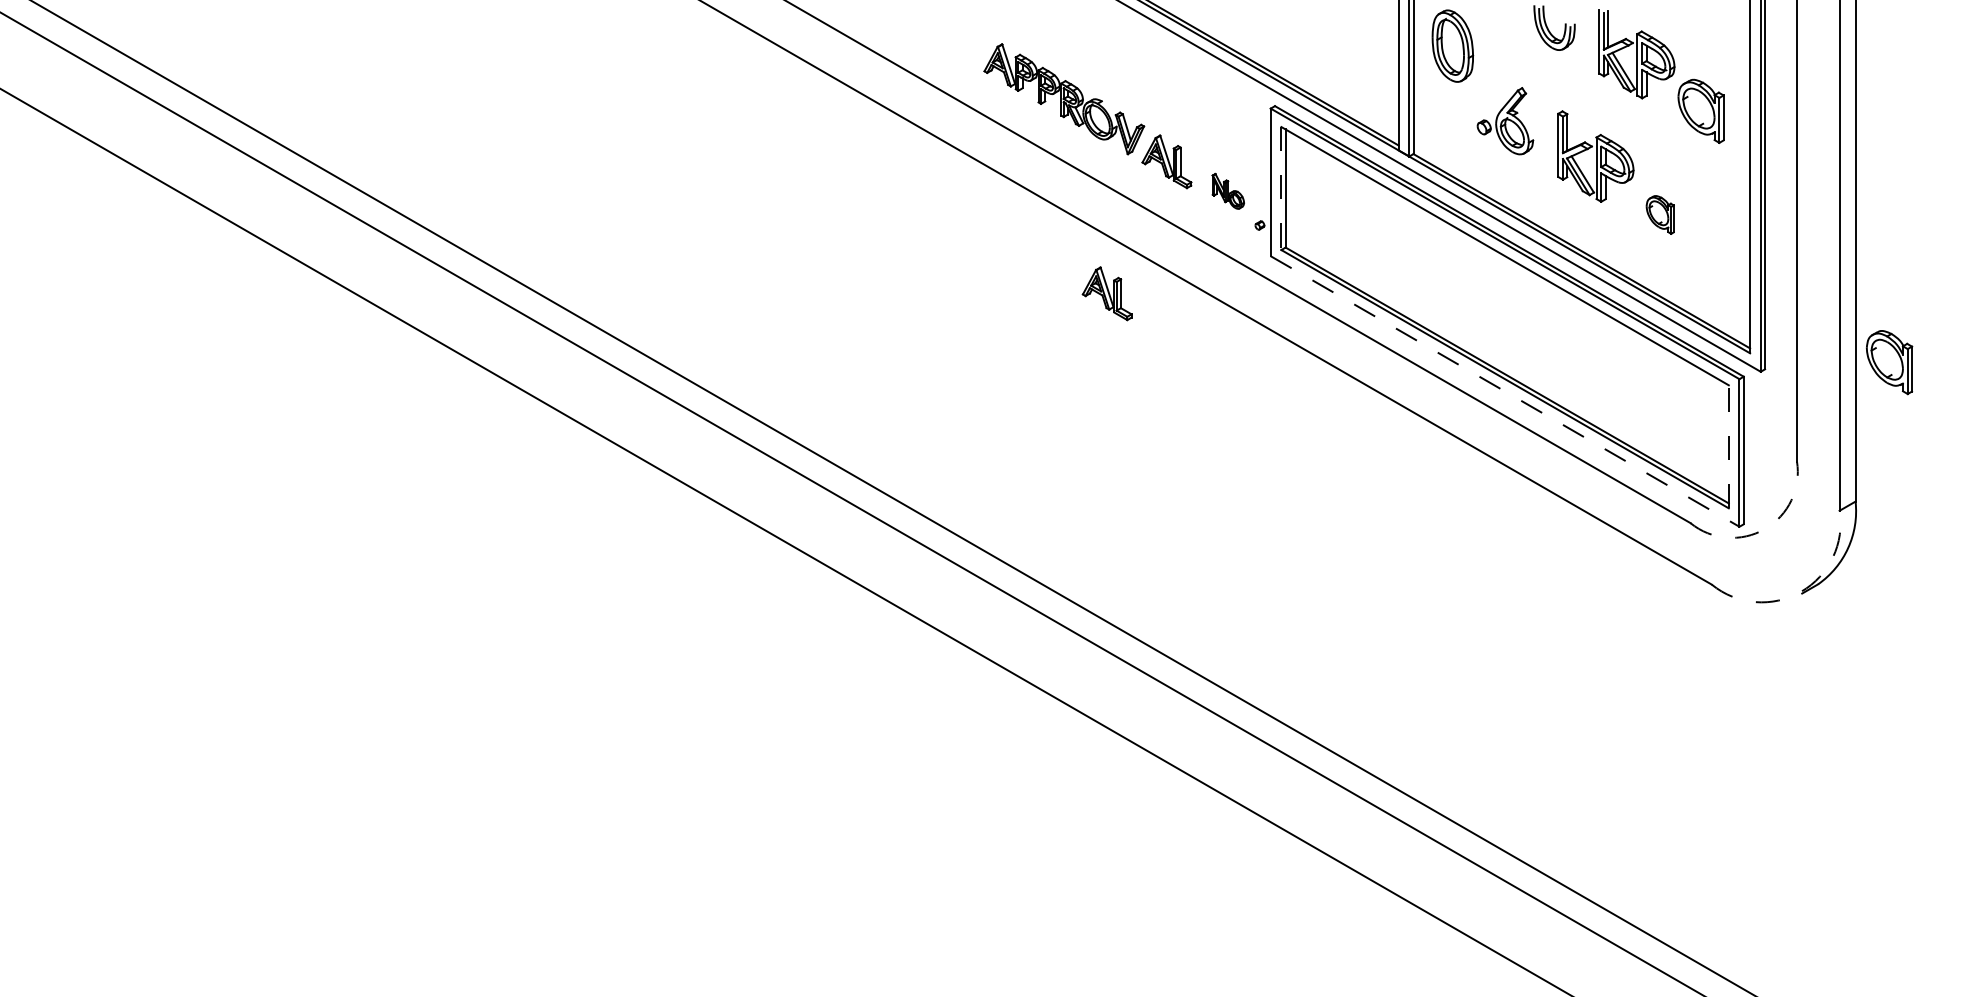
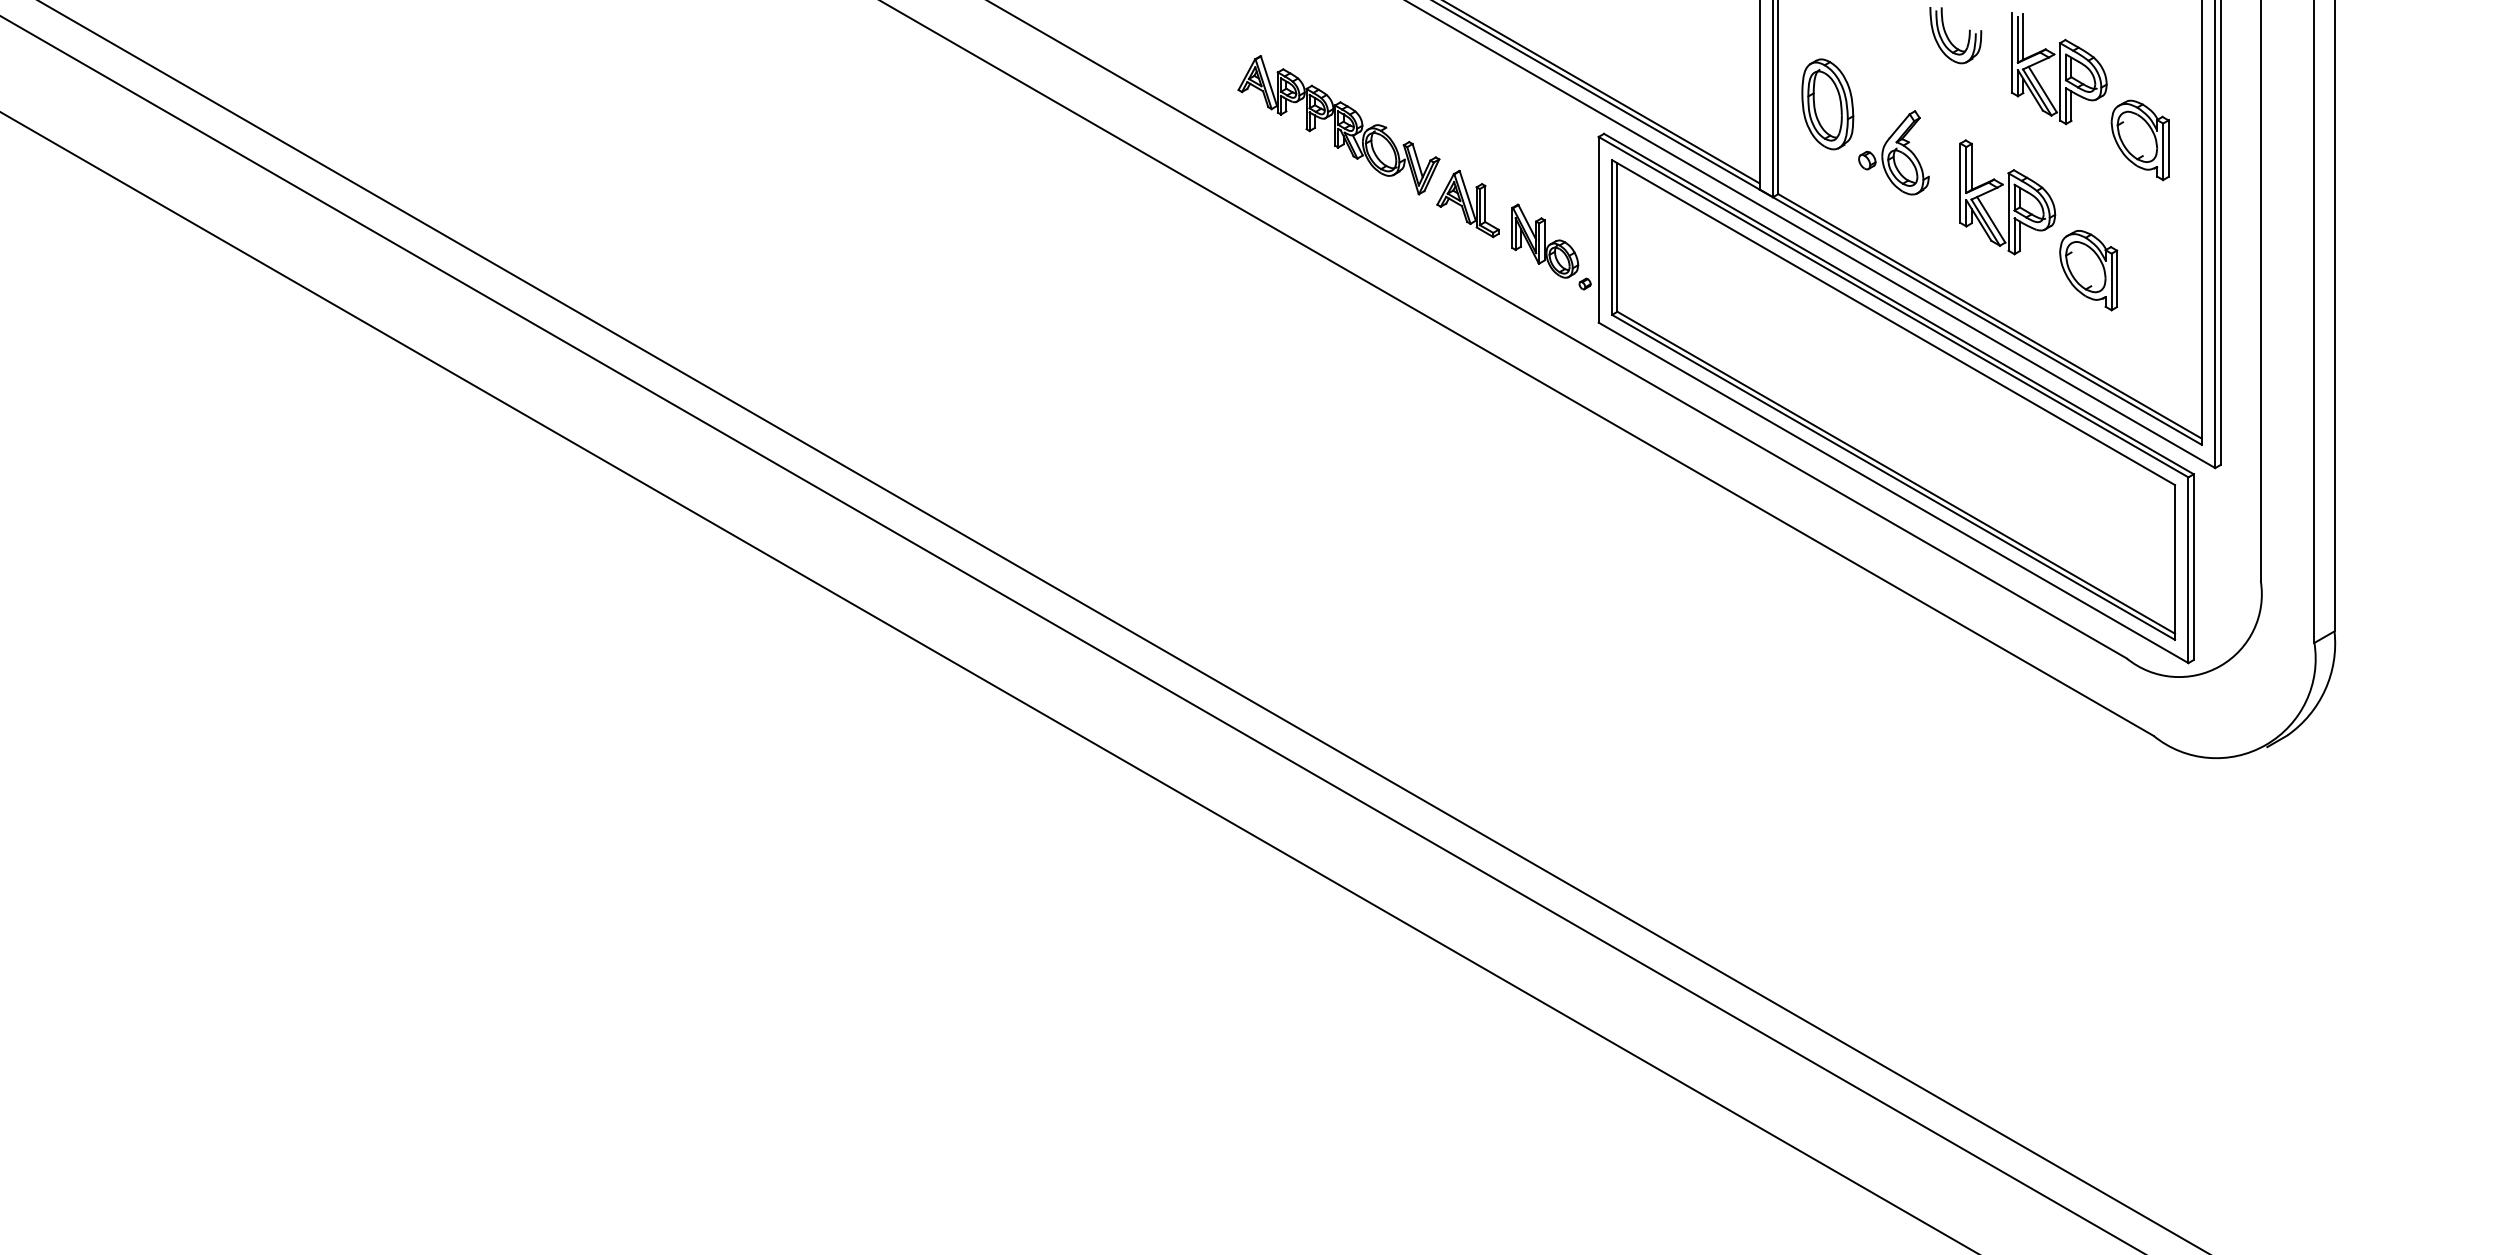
part: (1452, 46) -> (1827, 104), moved
line: (1281, 189) -> (1612, 238), dashed -> solid
part: (1228, 190) -> (1545, 240), size x1.67
part: (1660, 214) -> (2088, 270), size x1.67
part: (1106, 293) -> (1392, 369), removed
part: (1888, 362) -> (2376, 456), removed
line: (1505, 391) -> (1894, 493), dashed -> solid
line: (1729, 446) -> (2175, 562), dashed -> solid
arc: (1764, 528) -> (2220, 665), dashed -> solid
arc: (1801, 591) -> (2266, 744), dashed -> solid

